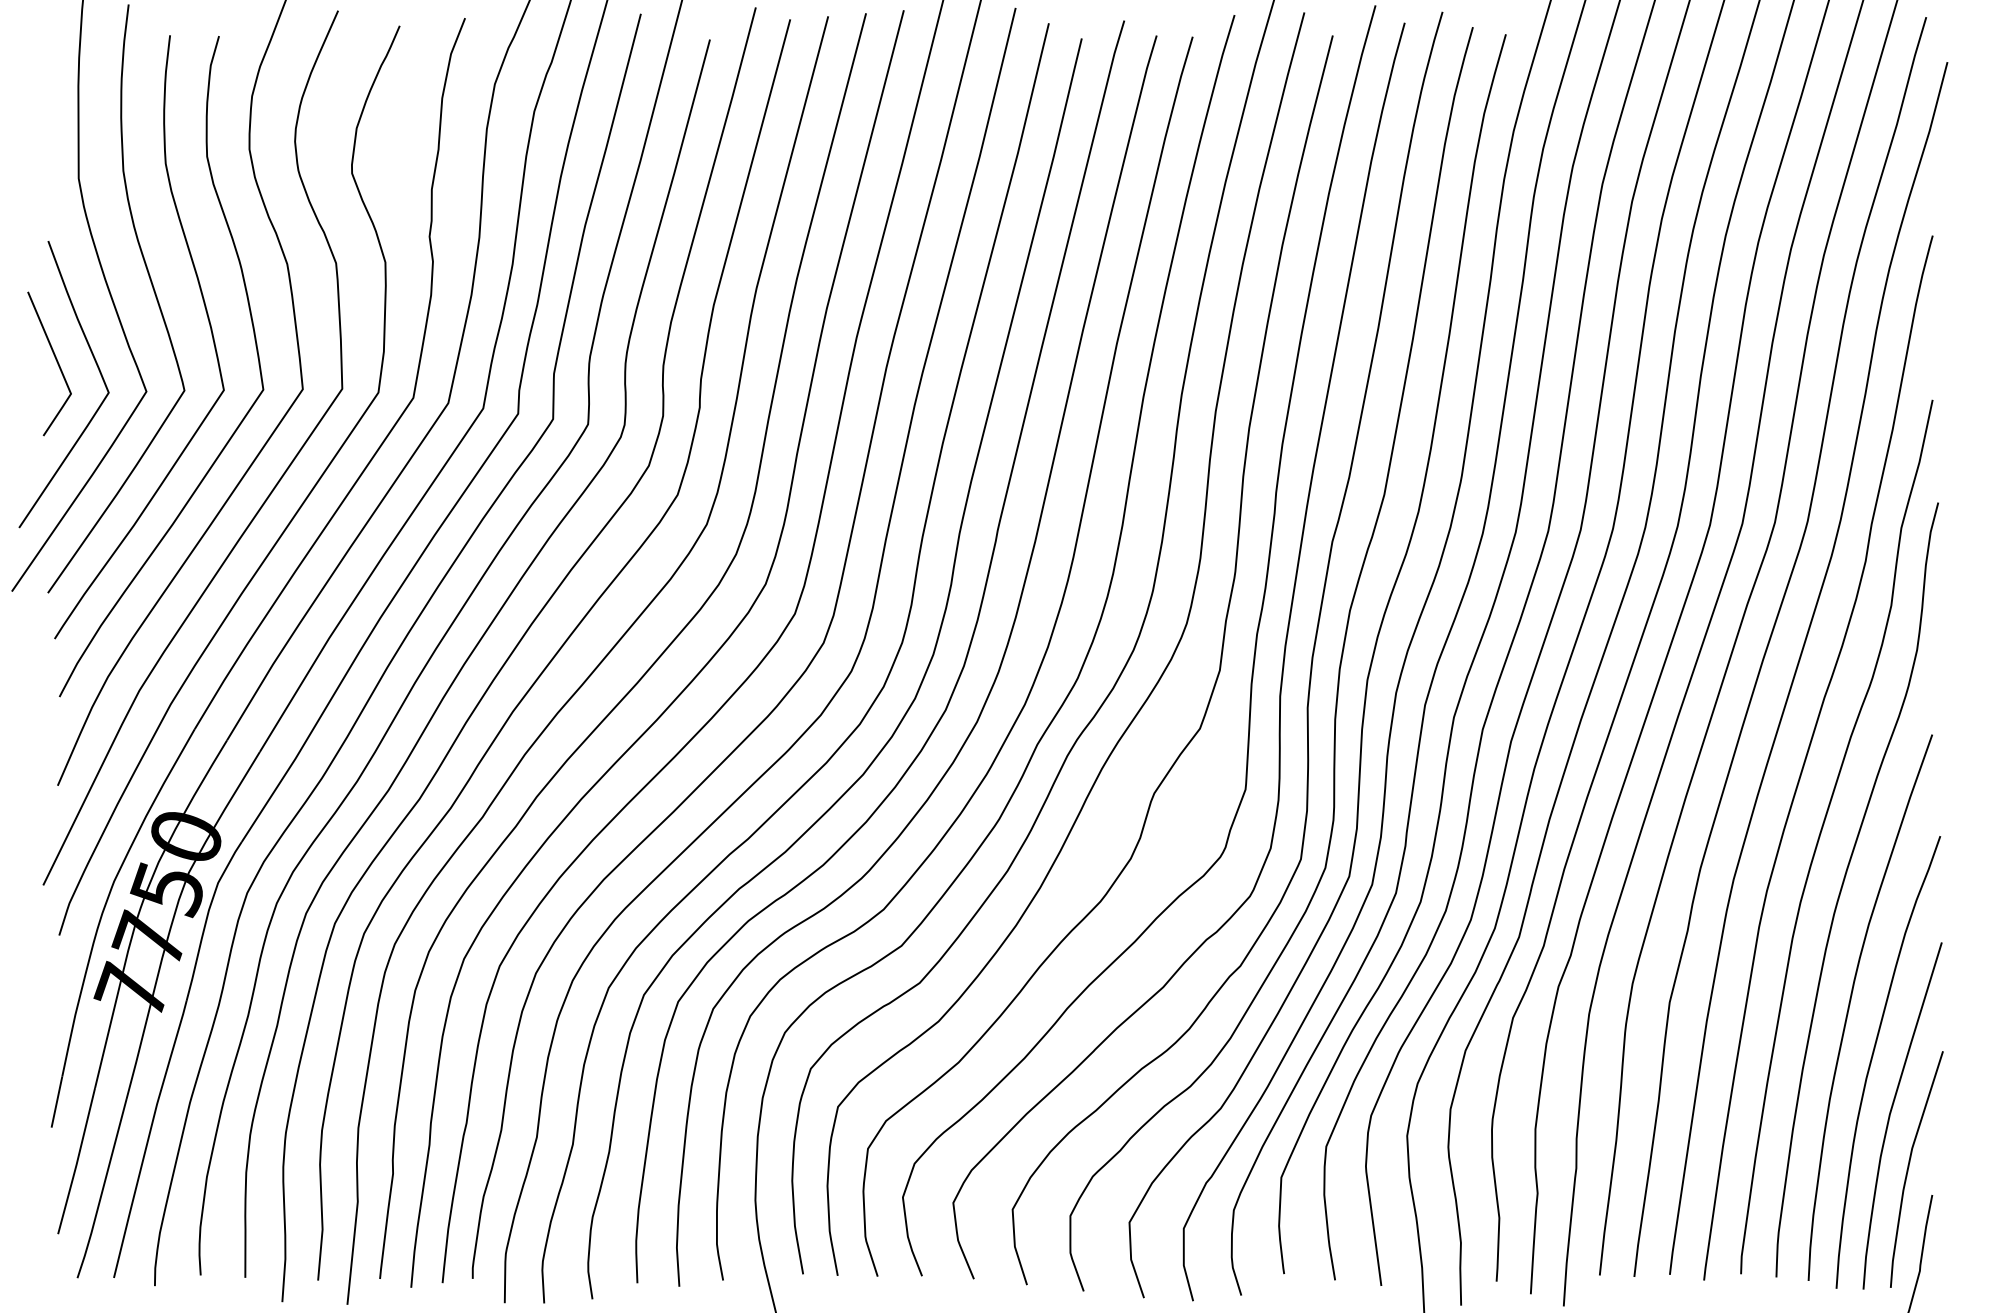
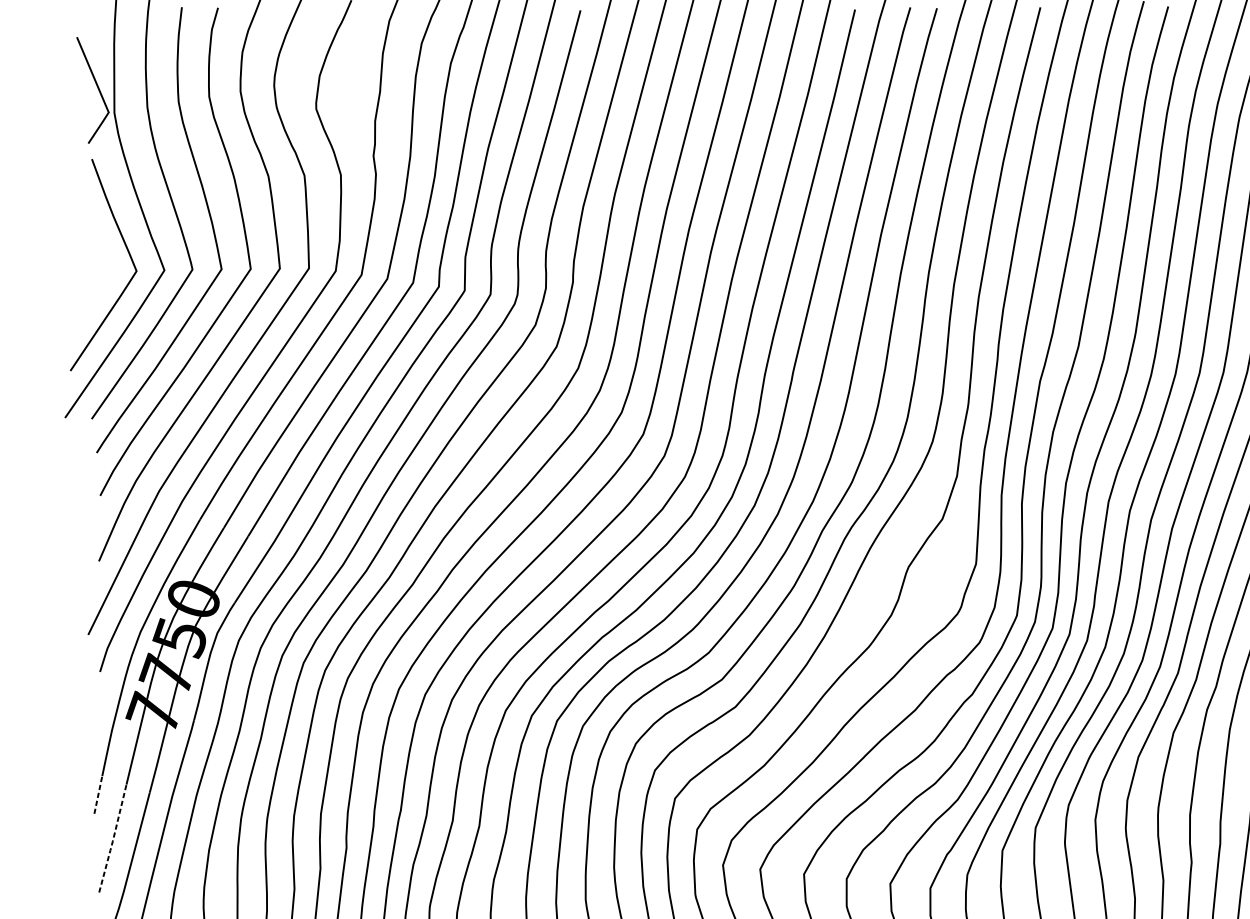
line: (56, 362) -> (98, 89), moved
line: (57, 1101) -> (98, 794), solid -> dashed
line: (77, 1162) -> (113, 839), solid -> dashed

